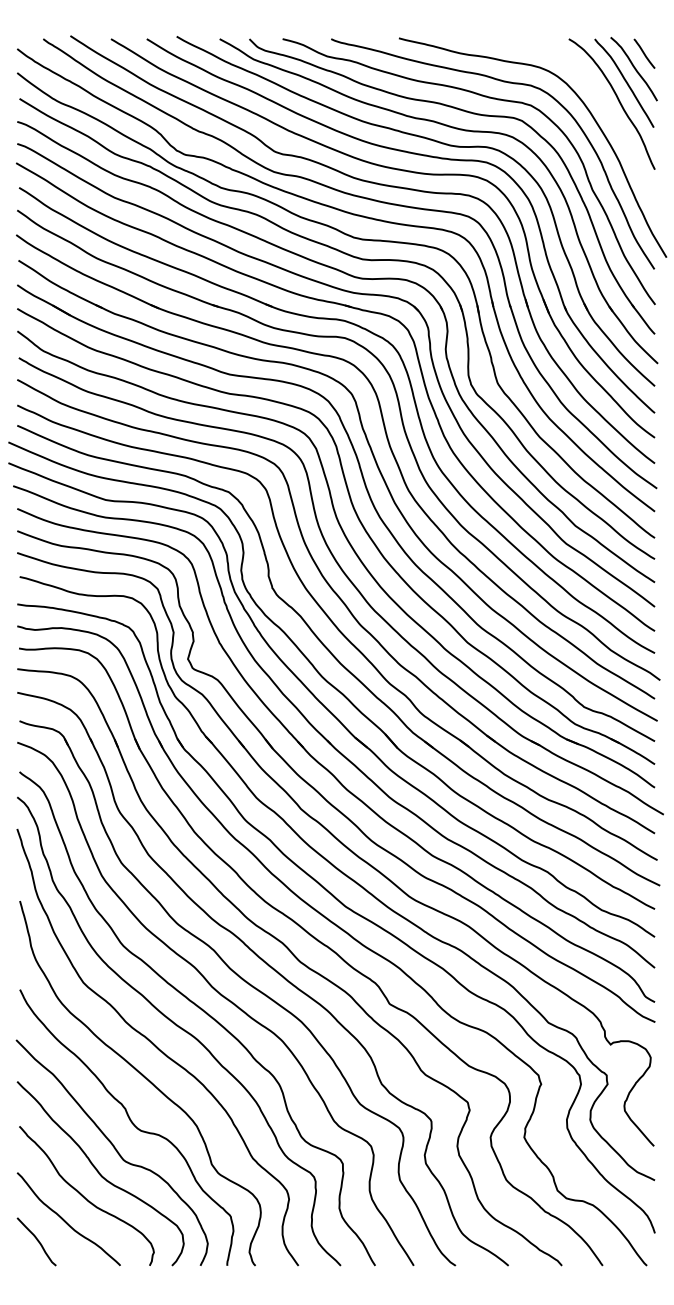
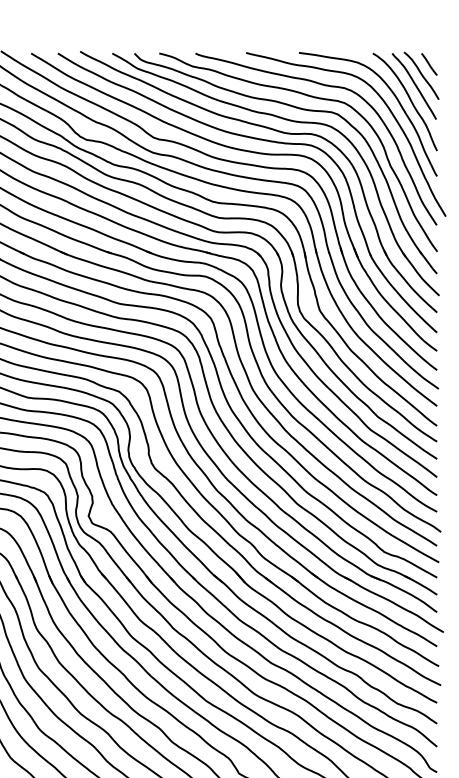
curve: (595, 93) -> (392, 94), added

